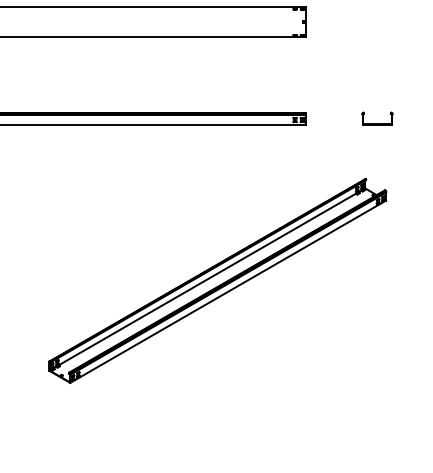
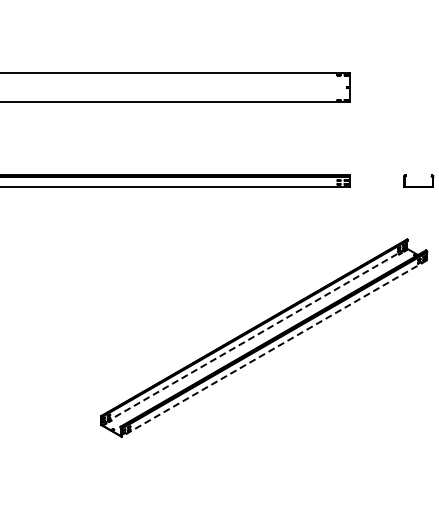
line: (206, 279) -> (253, 336), solid -> dashed
line: (227, 291) -> (273, 348), solid -> dashed

